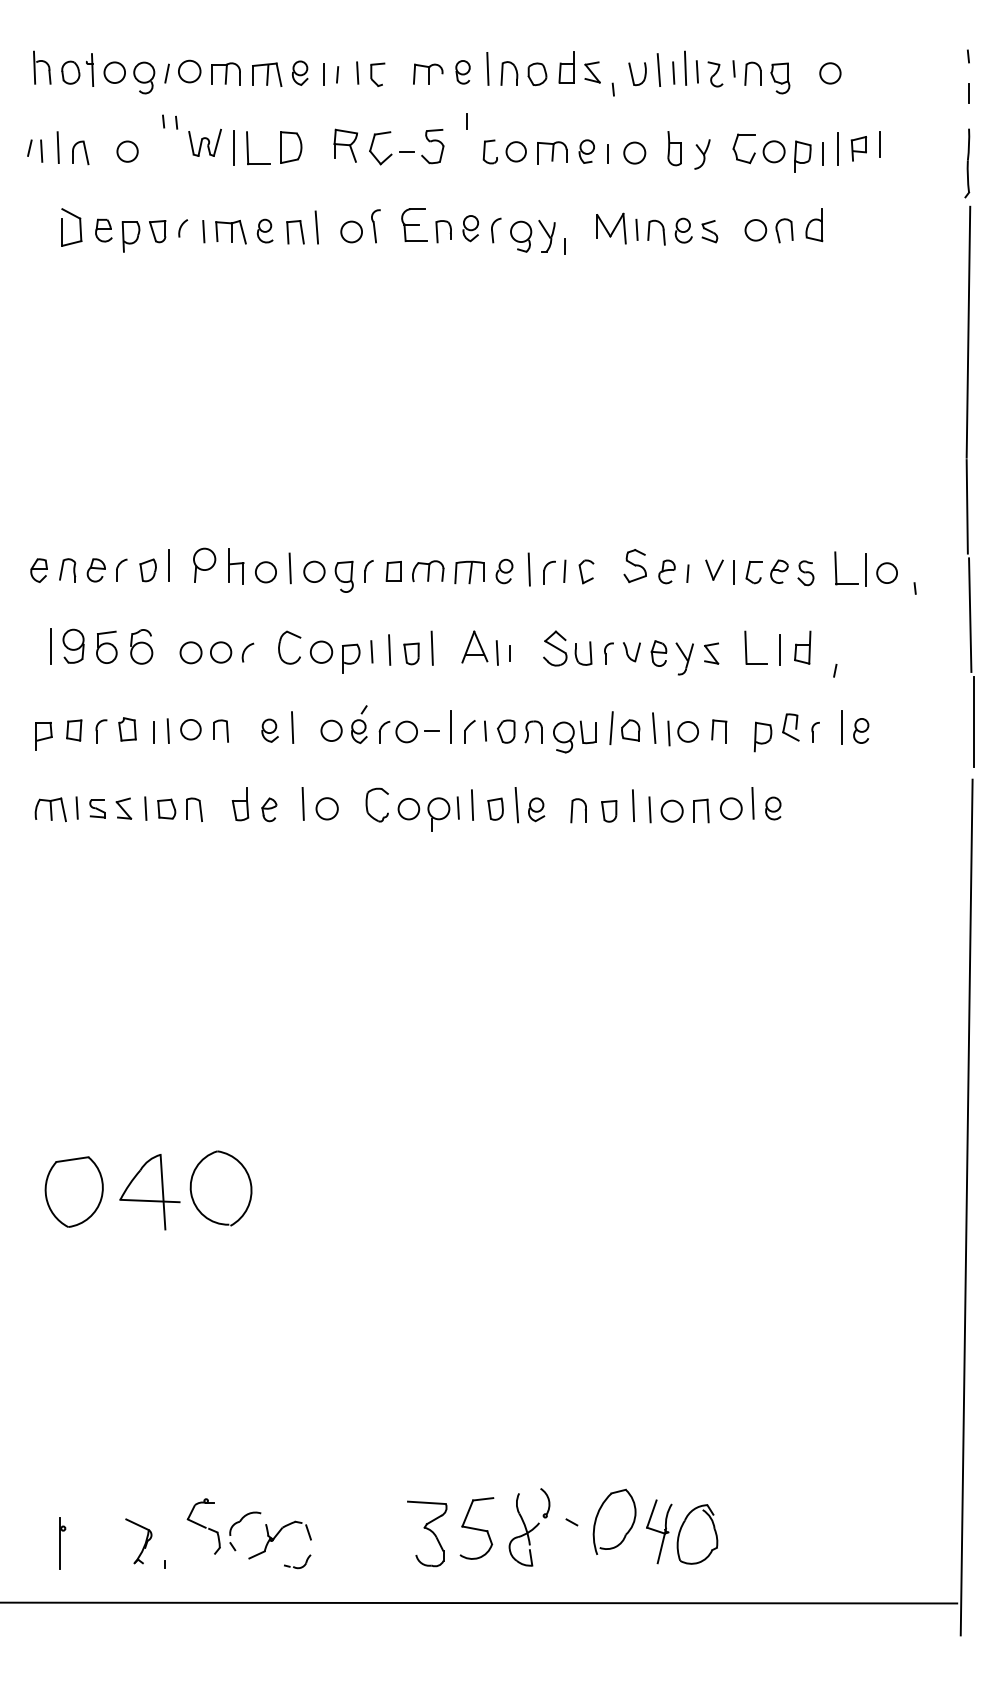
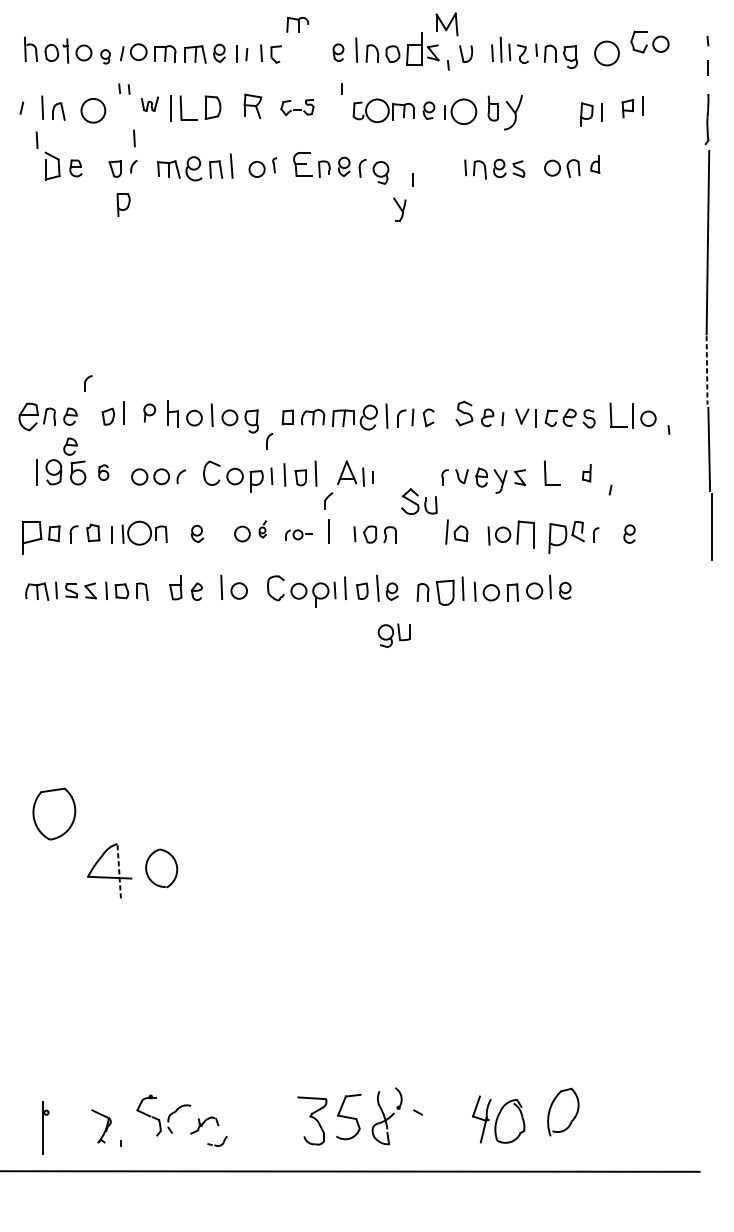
part: (566, 67) -> (414, 49), size x1.4
line: (658, 70) -> (481, 51), removed
part: (428, 73) -> (297, 24), moved
circle: (830, 73) -> (607, 53), size x1.6
part: (144, 77) -> (105, 56), size x0.6
part: (204, 142) -> (149, 104), size x0.7
part: (406, 147) -> (297, 107), size x0.6
part: (758, 148) -> (649, 41), moved
line: (837, 149) -> (612, 109), removed
line: (41, 150) -> (36, 139), moved
circle: (127, 151) -> (93, 110), size x1.6
circle: (515, 151) -> (376, 110), size x1.6
circle: (634, 152) -> (463, 111), size x1.6
part: (702, 154) -> (513, 112), size x1.6
part: (814, 225) -> (595, 164), size x0.7
part: (375, 226) -> (274, 165), size x0.6
part: (611, 228) -> (447, 24), moved
part: (264, 230) -> (193, 168), size x1.4
line: (203, 231) -> (134, 138), moved
part: (130, 236) -> (123, 204), moved
part: (546, 236) -> (399, 209), moved
line: (967, 506) -> (707, 370), solid -> dashed
part: (204, 564) -> (149, 412), size x0.7
part: (121, 569) -> (88, 383), moved
part: (38, 570) -> (28, 416), size x1.6
part: (368, 571) -> (269, 441), moved
part: (504, 571) -> (368, 417), size x1.4
part: (95, 611) -> (69, 446), added
part: (141, 646) -> (103, 472), size x0.6
part: (802, 647) -> (586, 473), size x0.7
part: (567, 648) -> (419, 501), moved
line: (779, 649) -> (569, 474), removed
part: (359, 724) -> (262, 529), size x0.6
line: (292, 727) -> (213, 531), removed
line: (654, 727) -> (478, 531), removed
line: (842, 727) -> (615, 531), removed
circle: (190, 729) -> (139, 533), size x1.6
part: (408, 731) -> (298, 534), size x0.6
part: (469, 731) -> (328, 500), moved
part: (719, 731) -> (525, 534), size x1.6
part: (43, 736) -> (31, 538), size x1.6
part: (574, 736) -> (393, 635), moved
part: (762, 736) -> (557, 538), size x1.4
part: (609, 811) -> (445, 592), size x1.6
part: (220, 1188) -> (161, 868), size x0.7
part: (73, 1191) -> (53, 813), moved
line: (162, 1191) -> (118, 870), solid -> dashed
line: (966, 1207) -> (706, 882), removed
part: (626, 1532) -> (572, 1119), moved
part: (279, 1539) -> (204, 1125), size x0.6
part: (62, 1543) -> (45, 1127), size x1.4

